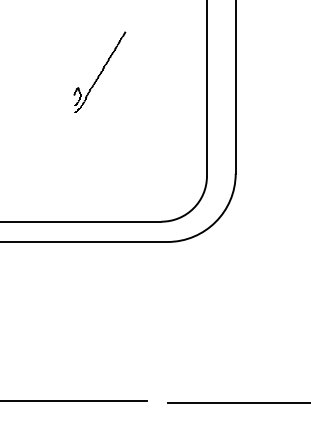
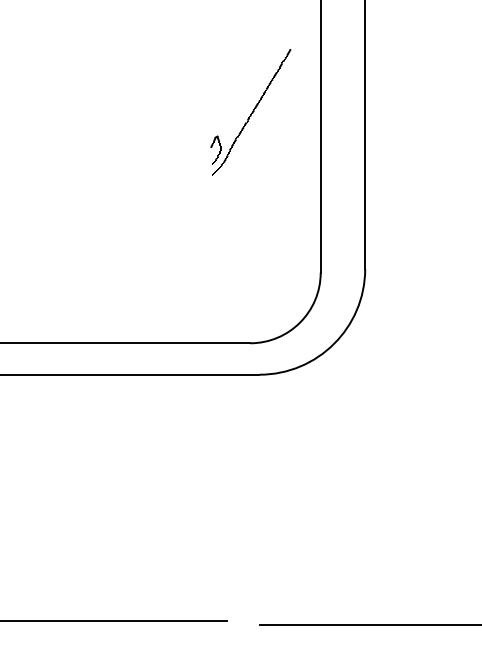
part: (99, 71) -> (250, 110), moved

